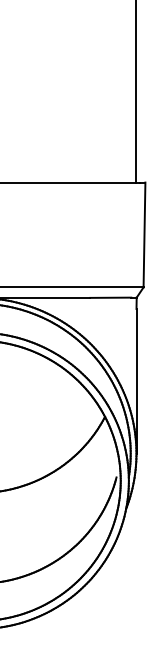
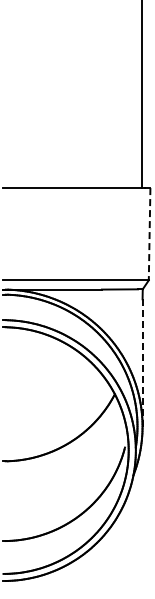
line: (144, 235) -> (149, 234), solid -> dashed
line: (136, 380) -> (142, 362), solid -> dashed

